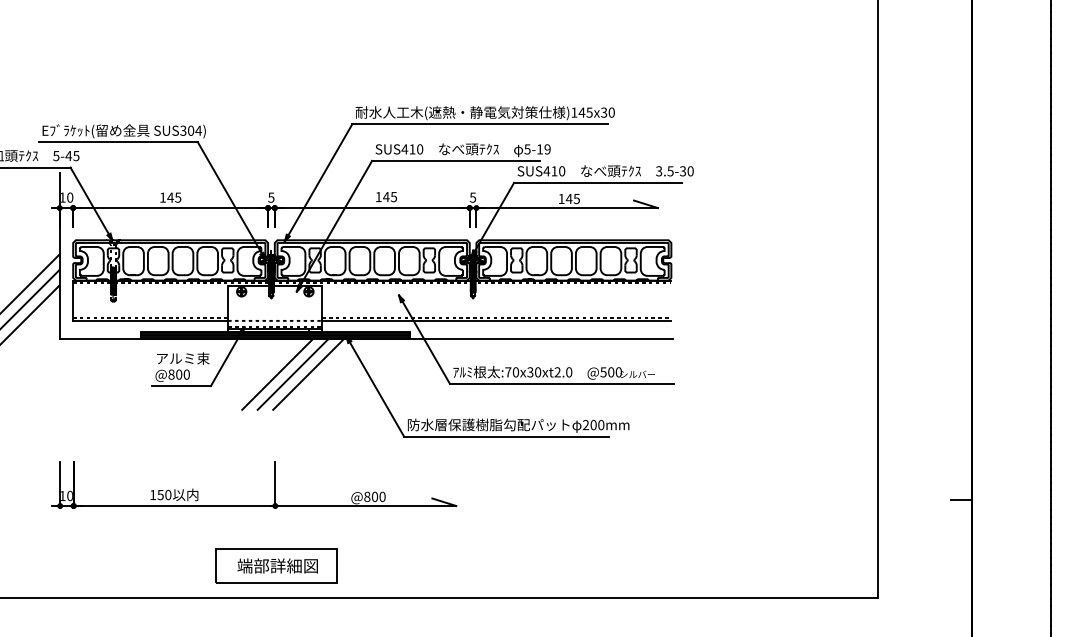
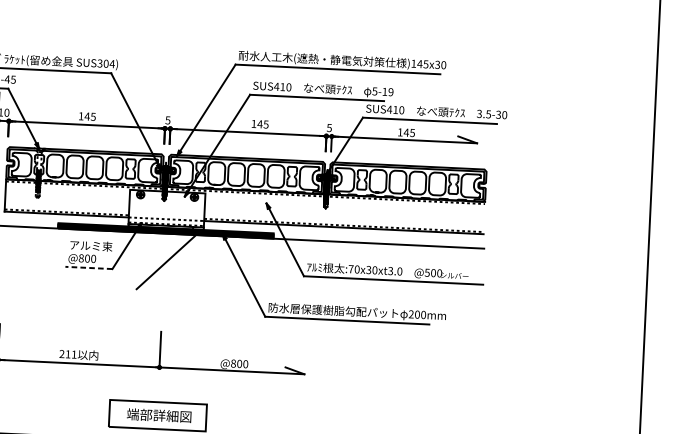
text: (557, 372) -> (390, 271), :70x30xt2.0 -> :70x30xt3.0
line: (292, 373) -> (178, 262), removed
line: (308, 373) -> (191, 262), removed
line: (181, 386) -> (88, 268), solid -> dashed
text: (160, 494) -> (68, 353), 150 -> 211

